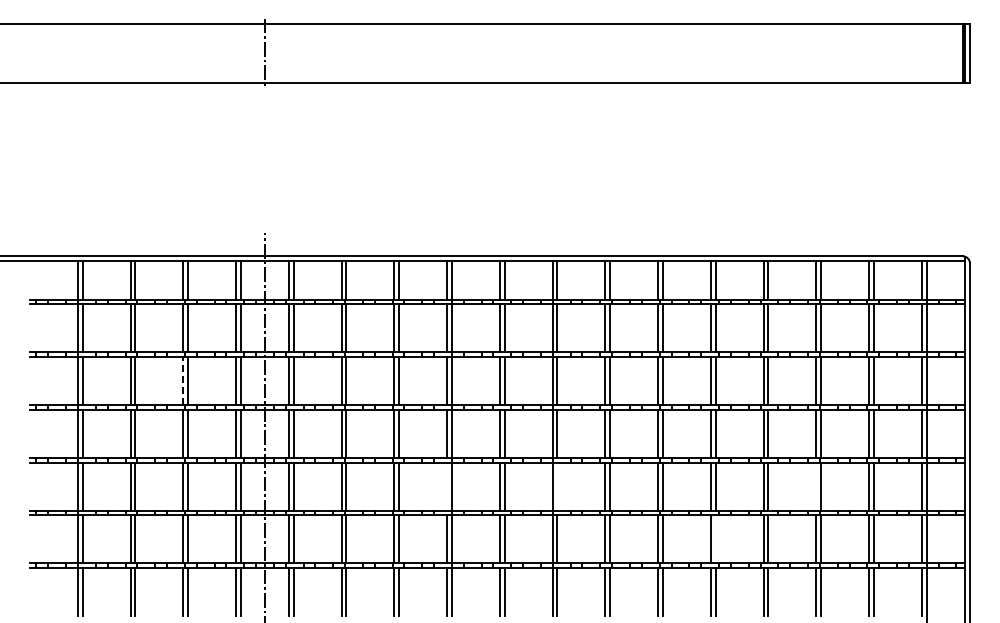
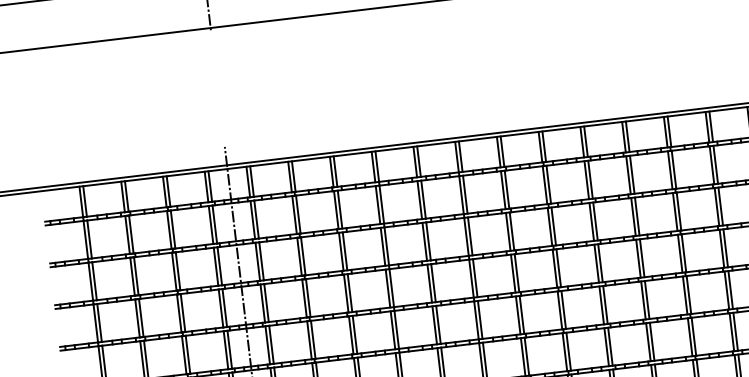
line: (183, 381) -> (174, 272), dashed -> solid
line: (447, 486) -> (393, 330), added
line: (557, 486) -> (480, 319), added
line: (816, 486) -> (685, 295), added
line: (715, 539) -> (610, 346), added

